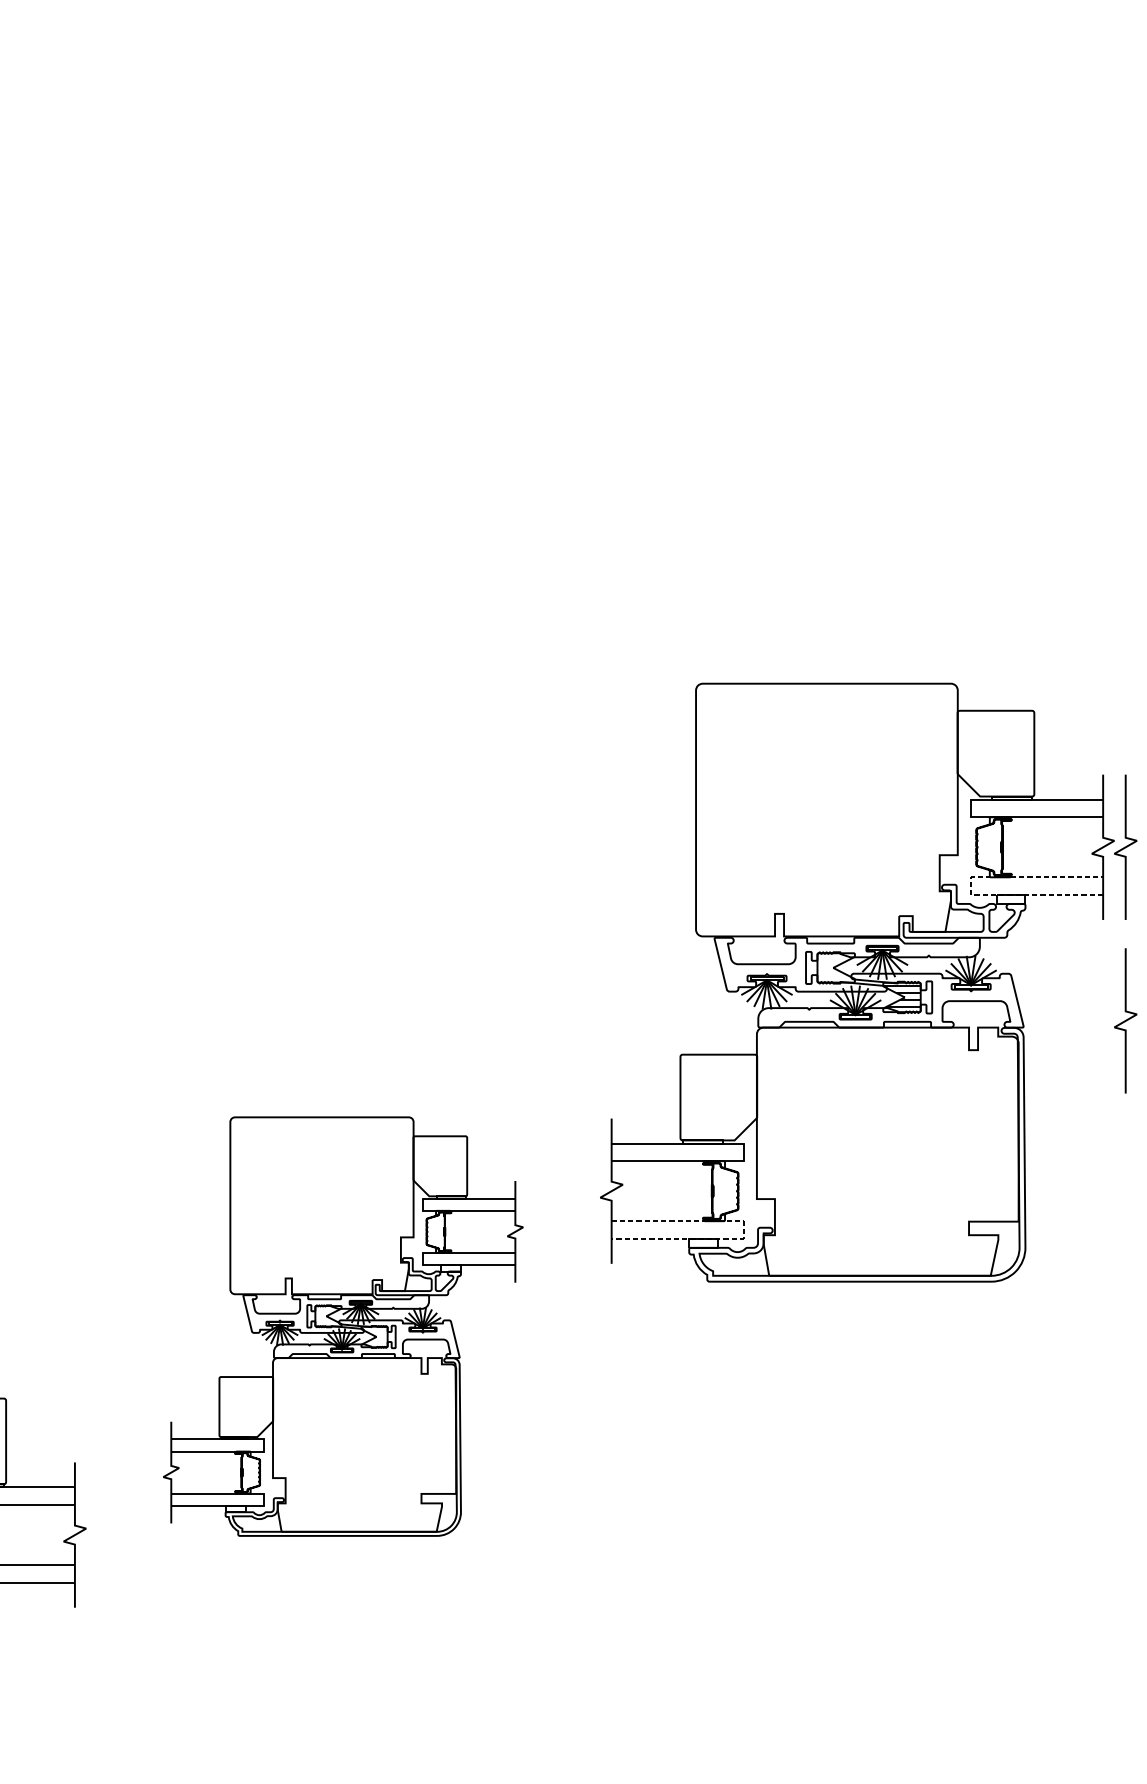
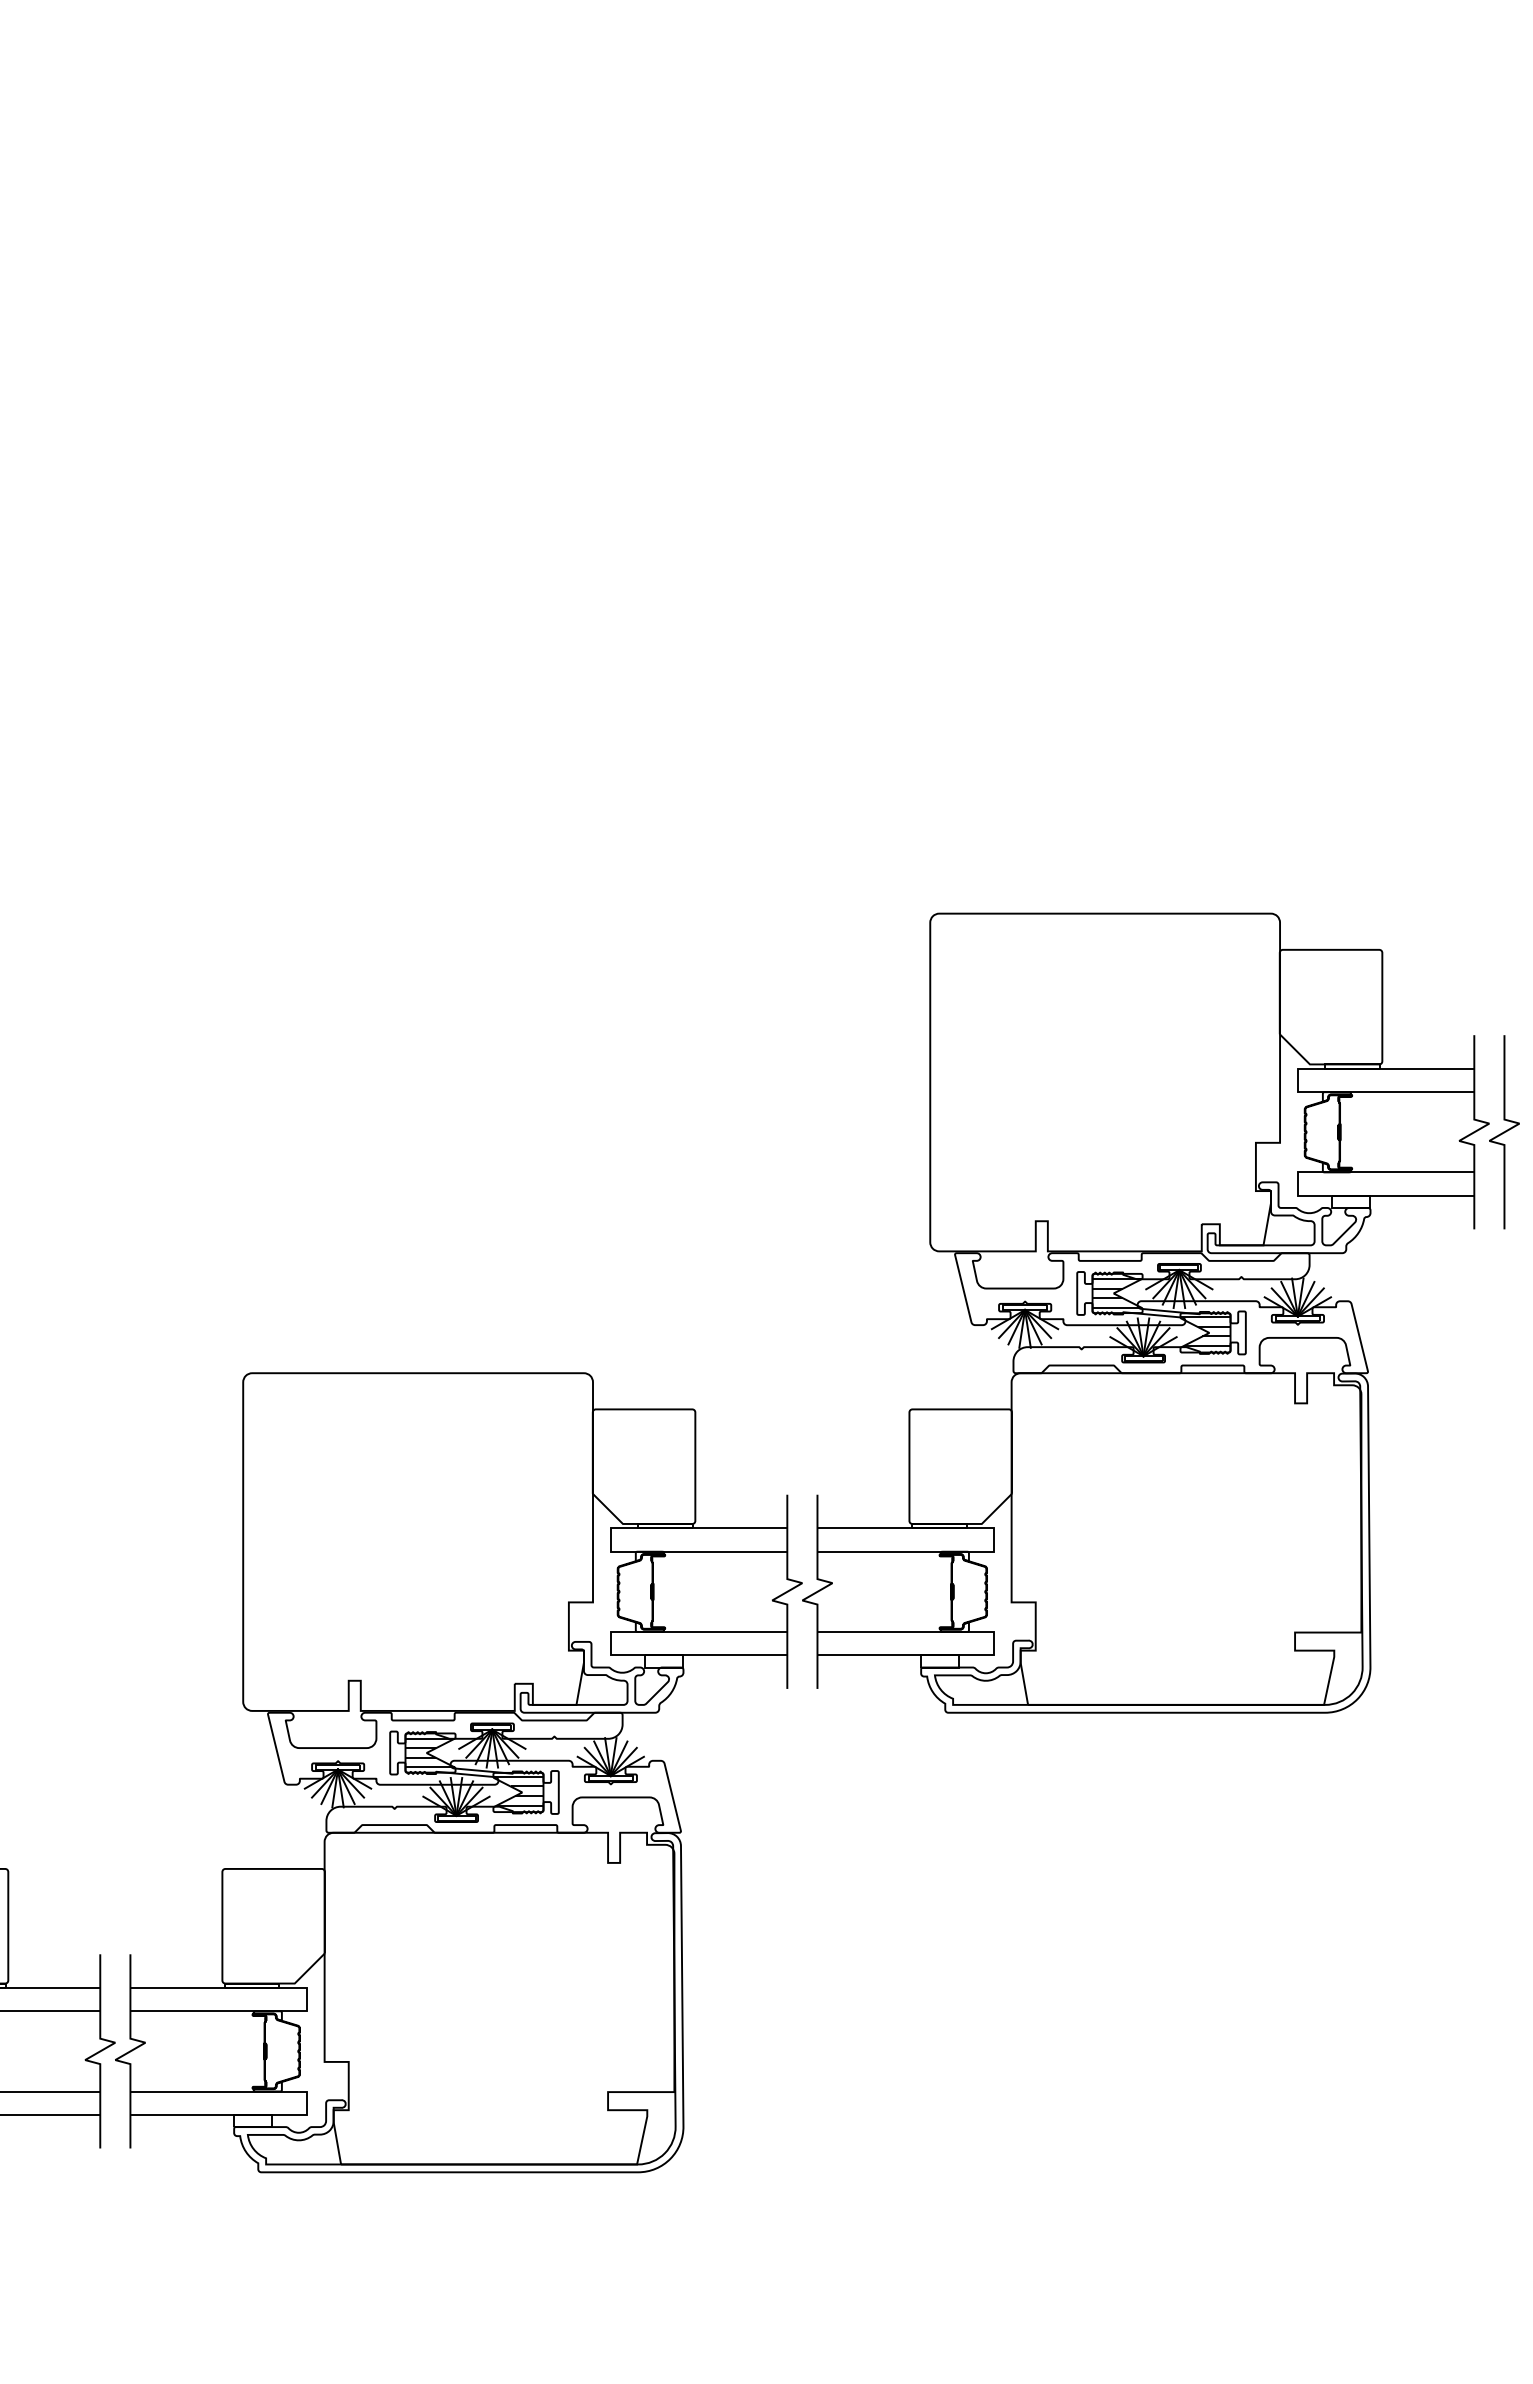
line: (970, 886) -> (1297, 1184), dashed -> solid
hatch: (835, 967) -> (1116, 1293), added
curve: (1125, 1021) -> (1504, 1364), removed
line: (743, 1229) -> (993, 1643), dashed -> solid
part: (343, 1326) -> (458, 1772), size x1.43

